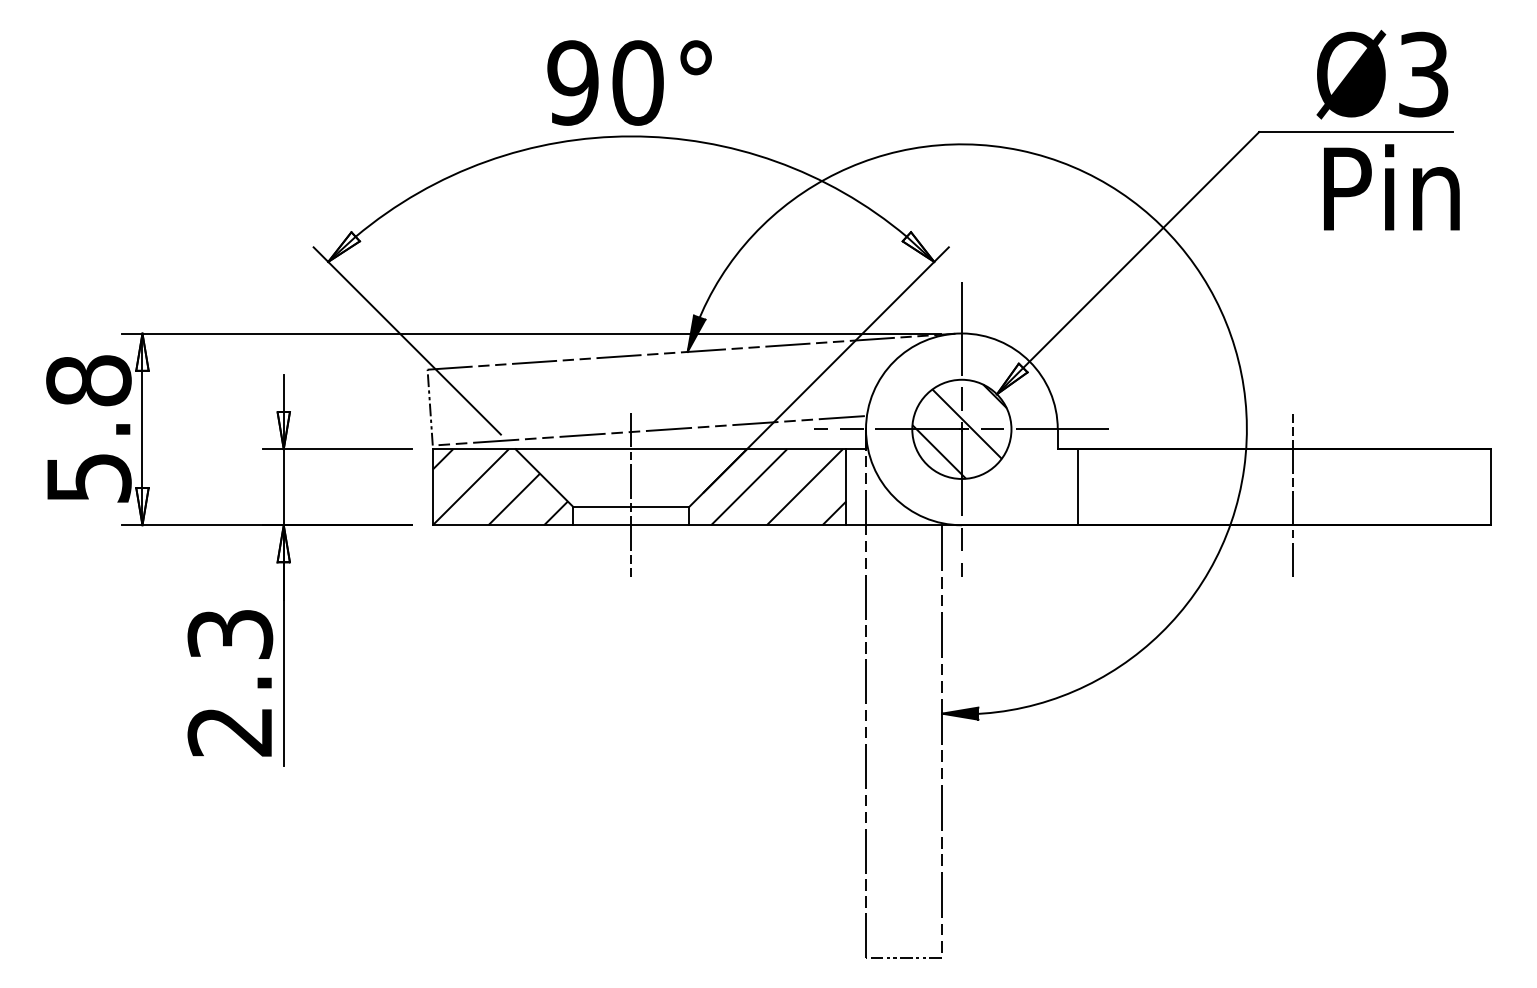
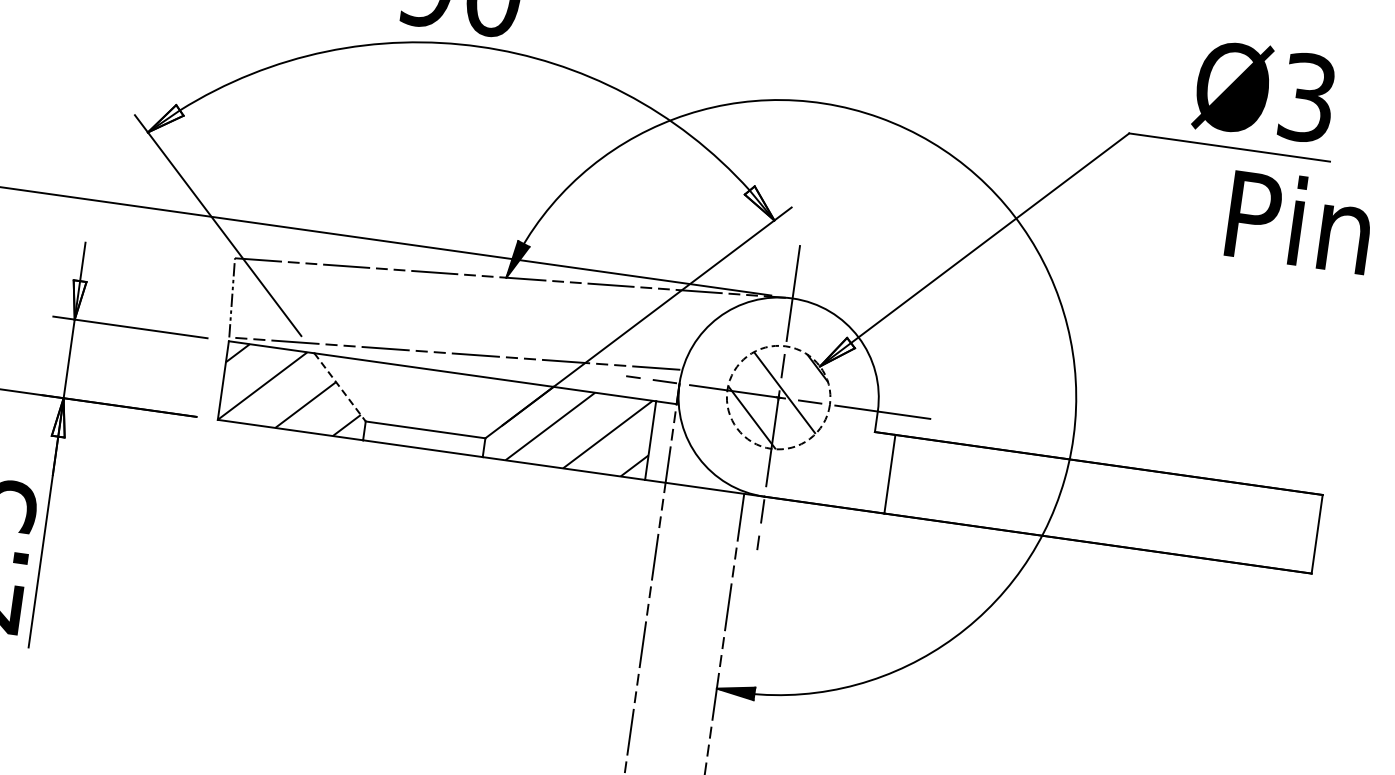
text: (1391, 187) -> (1299, 221), moved
circle: (961, 428) -> (778, 396), solid -> dashed
line: (544, 478) -> (340, 387), solid -> dashed
line: (631, 494) -> (427, 416), removed
line: (1292, 494) -> (1111, 512), removed

